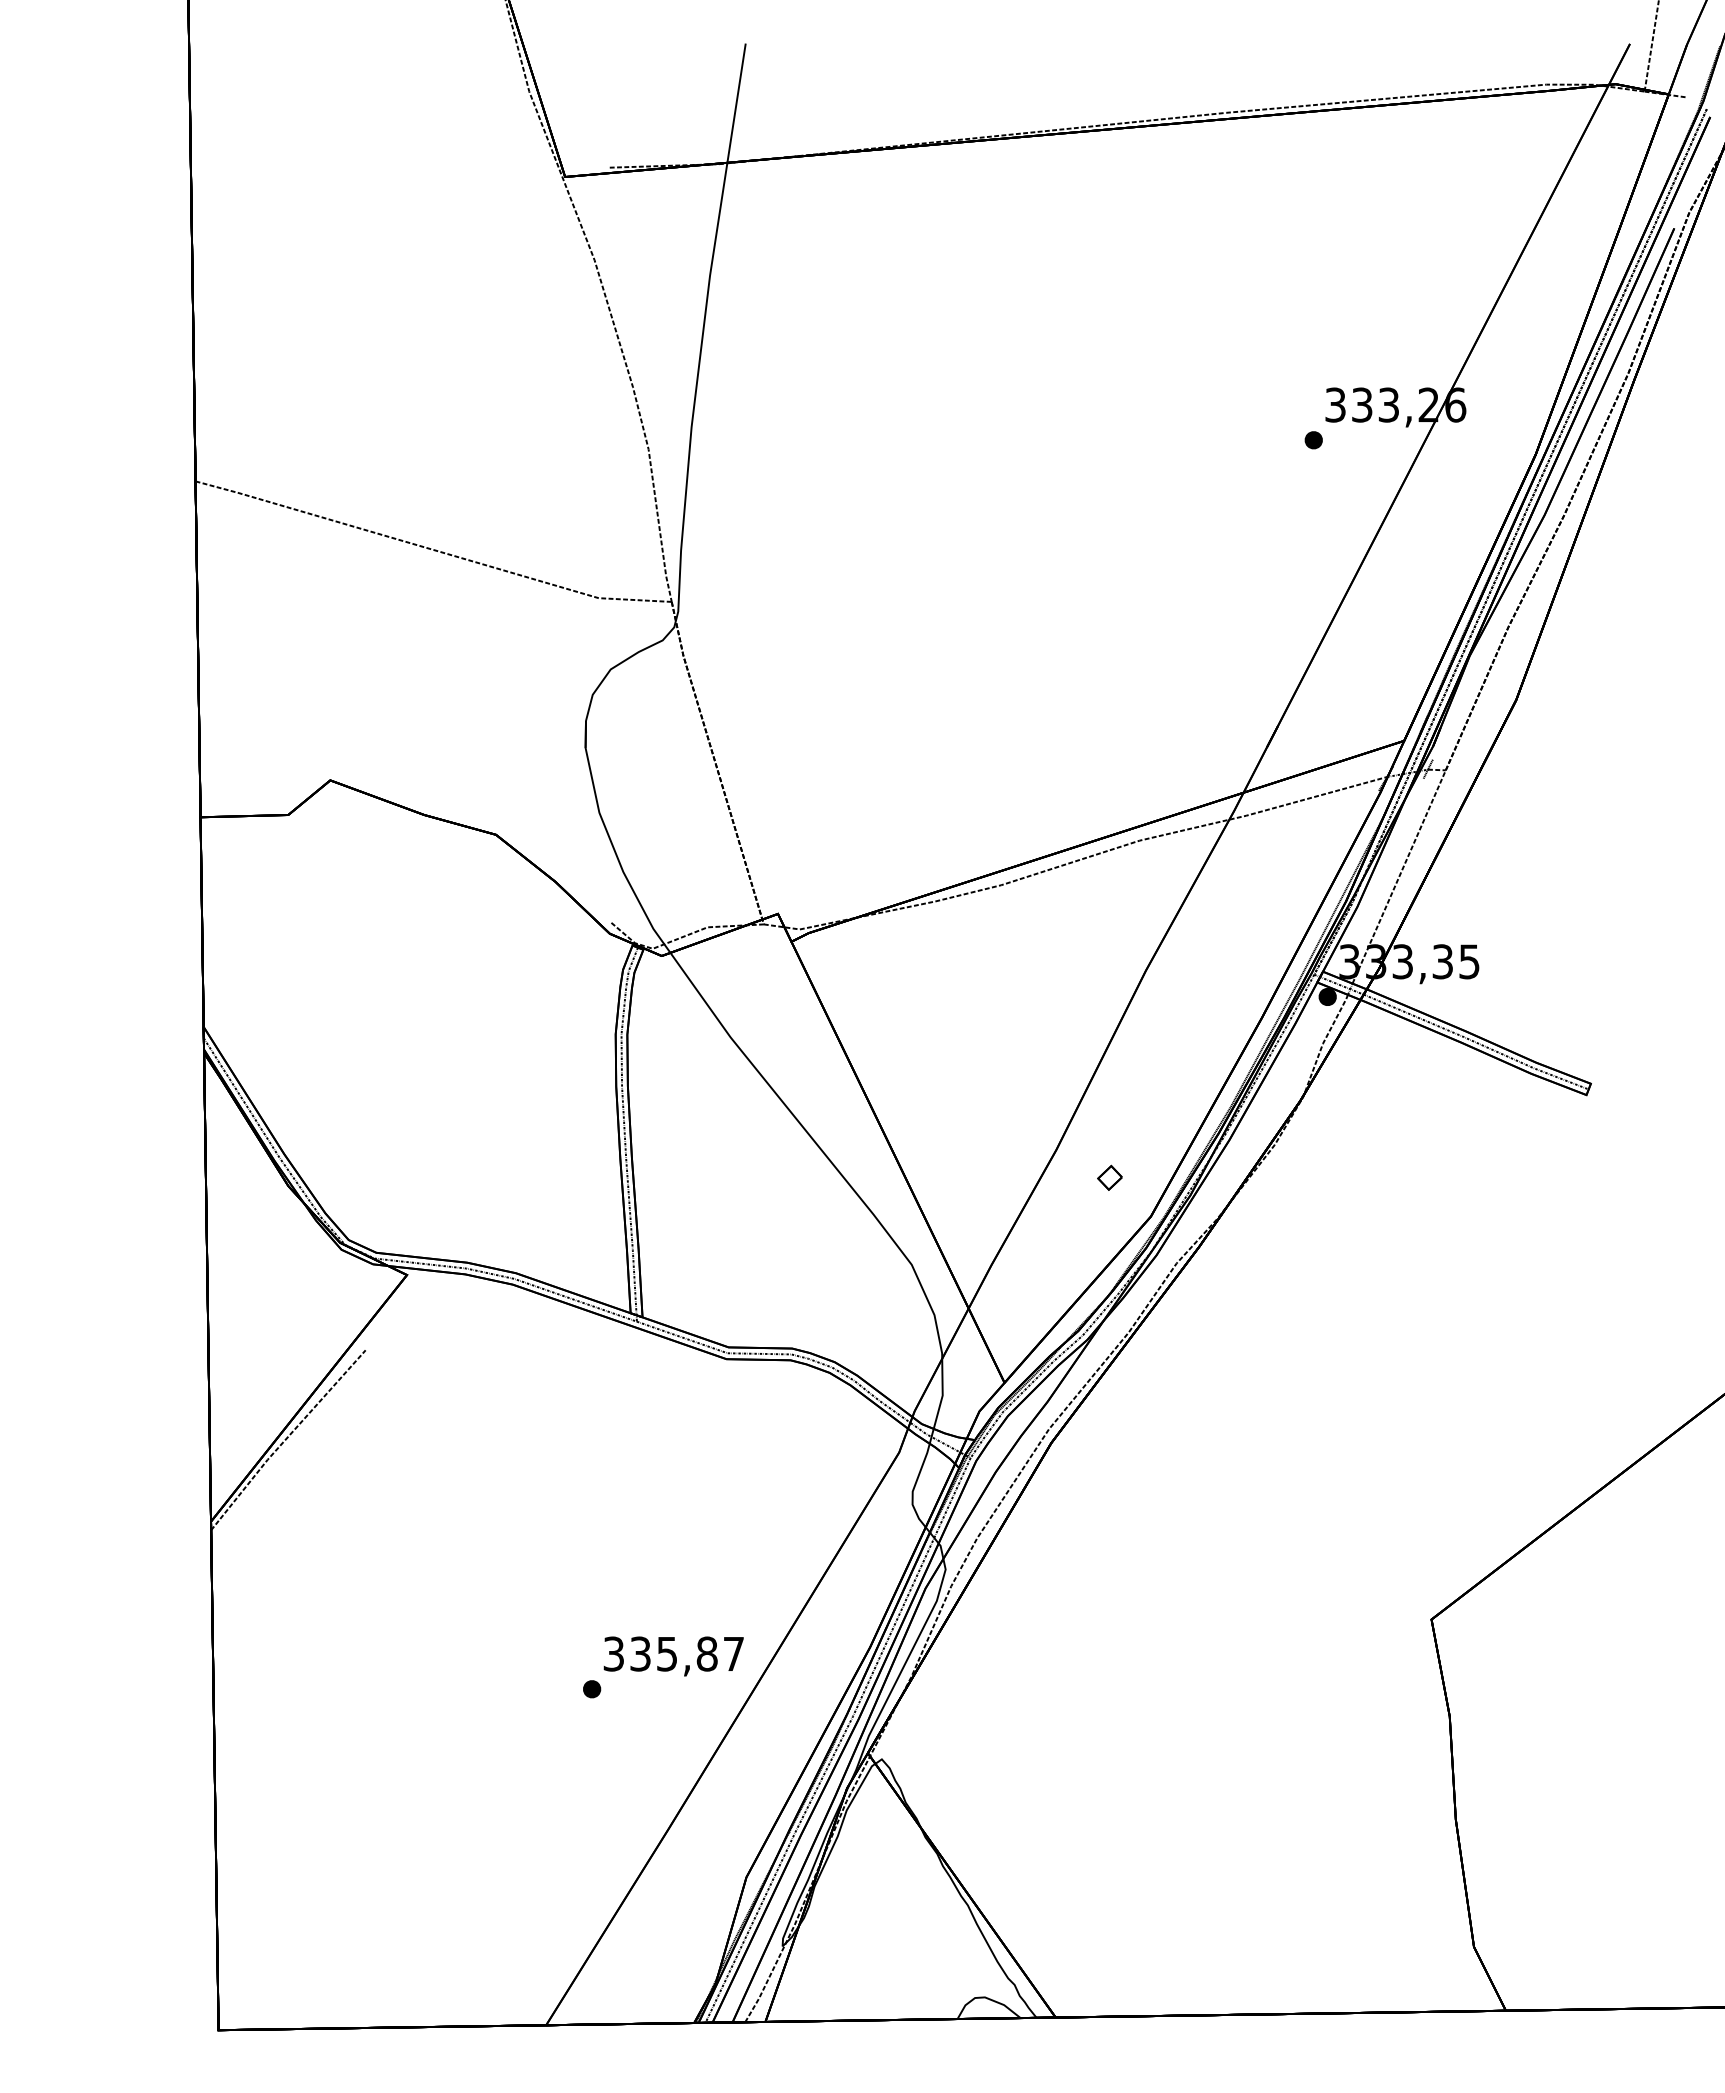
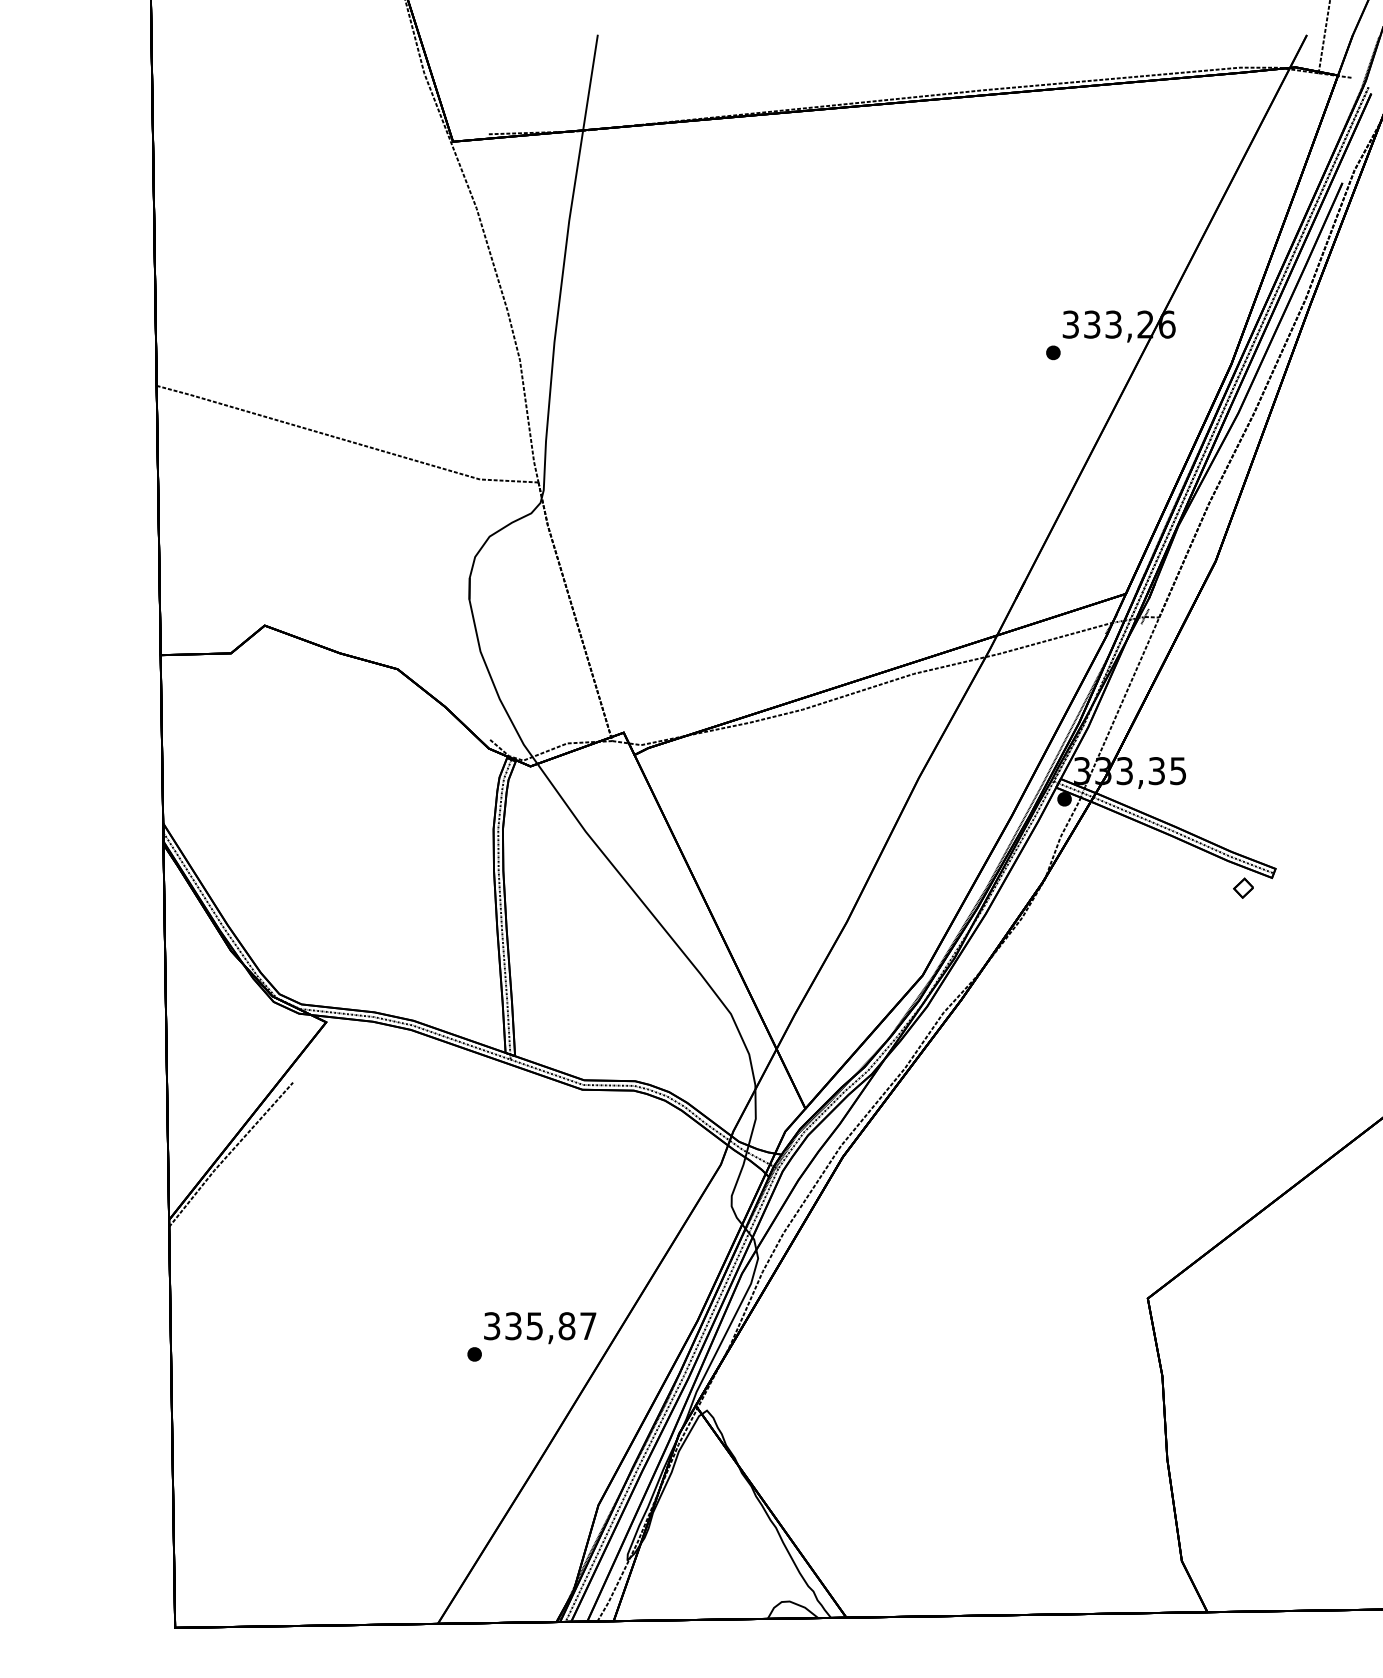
part: (1109, 1177) -> (1243, 887), moved

